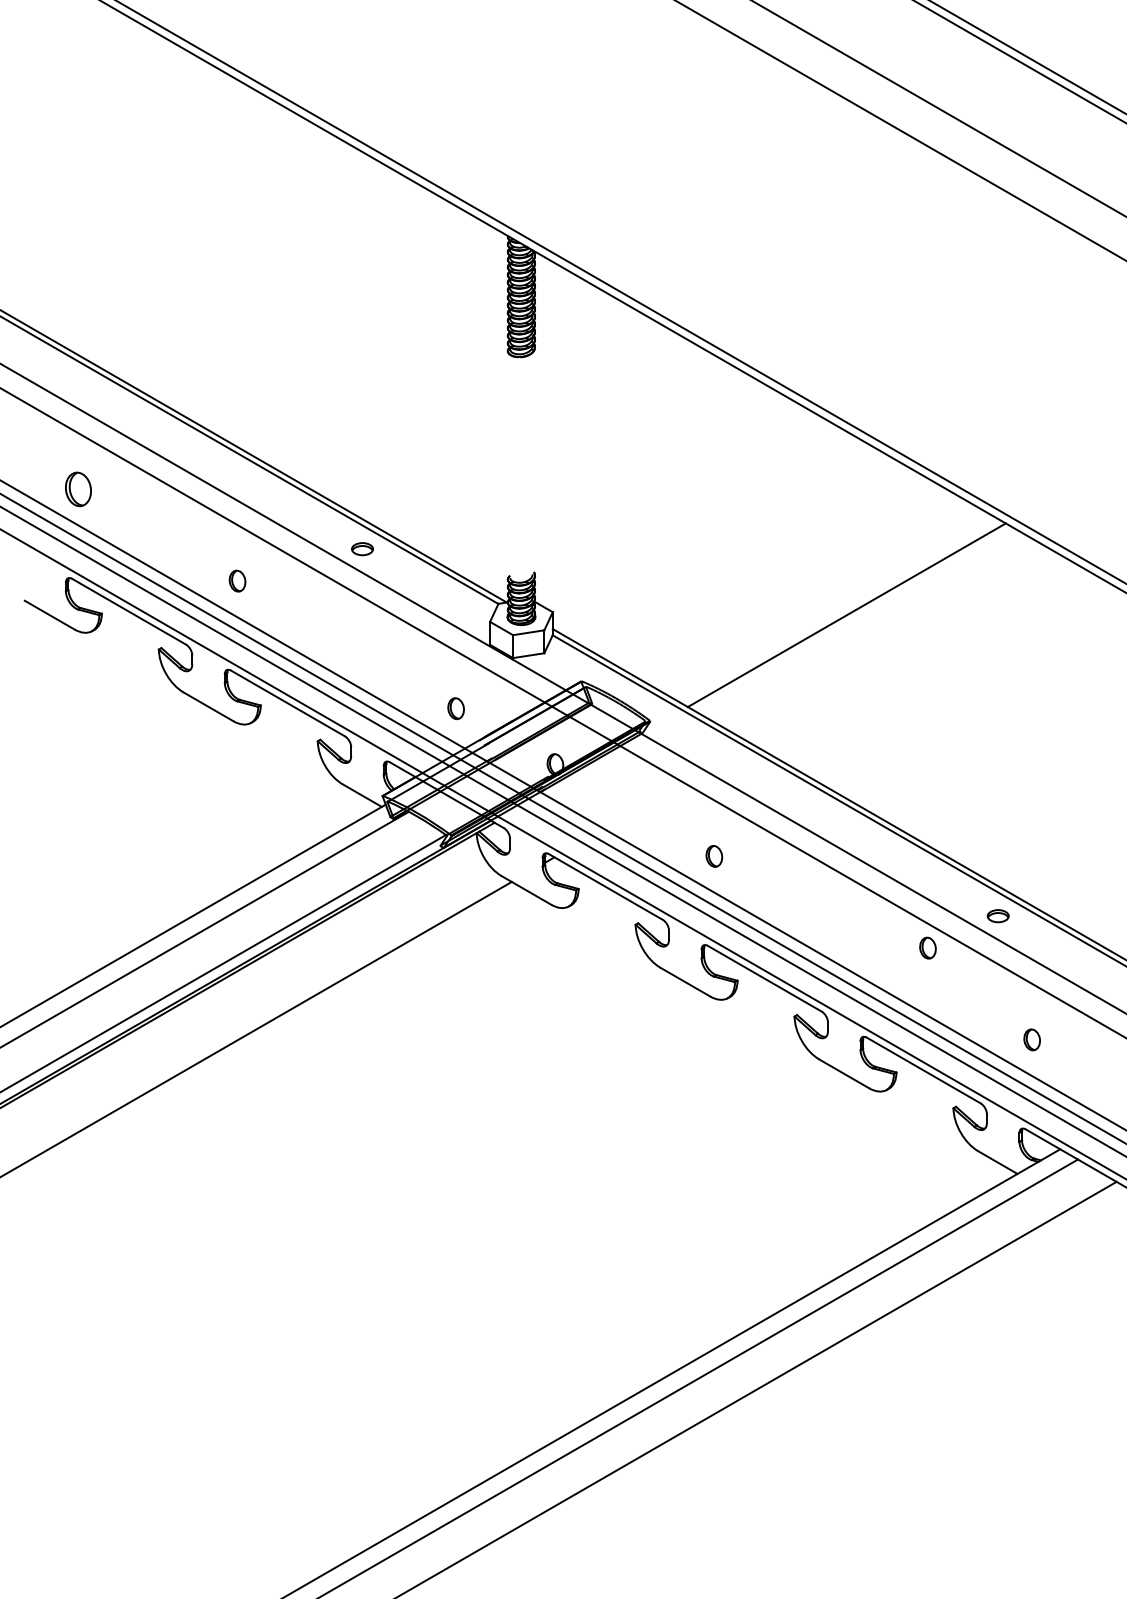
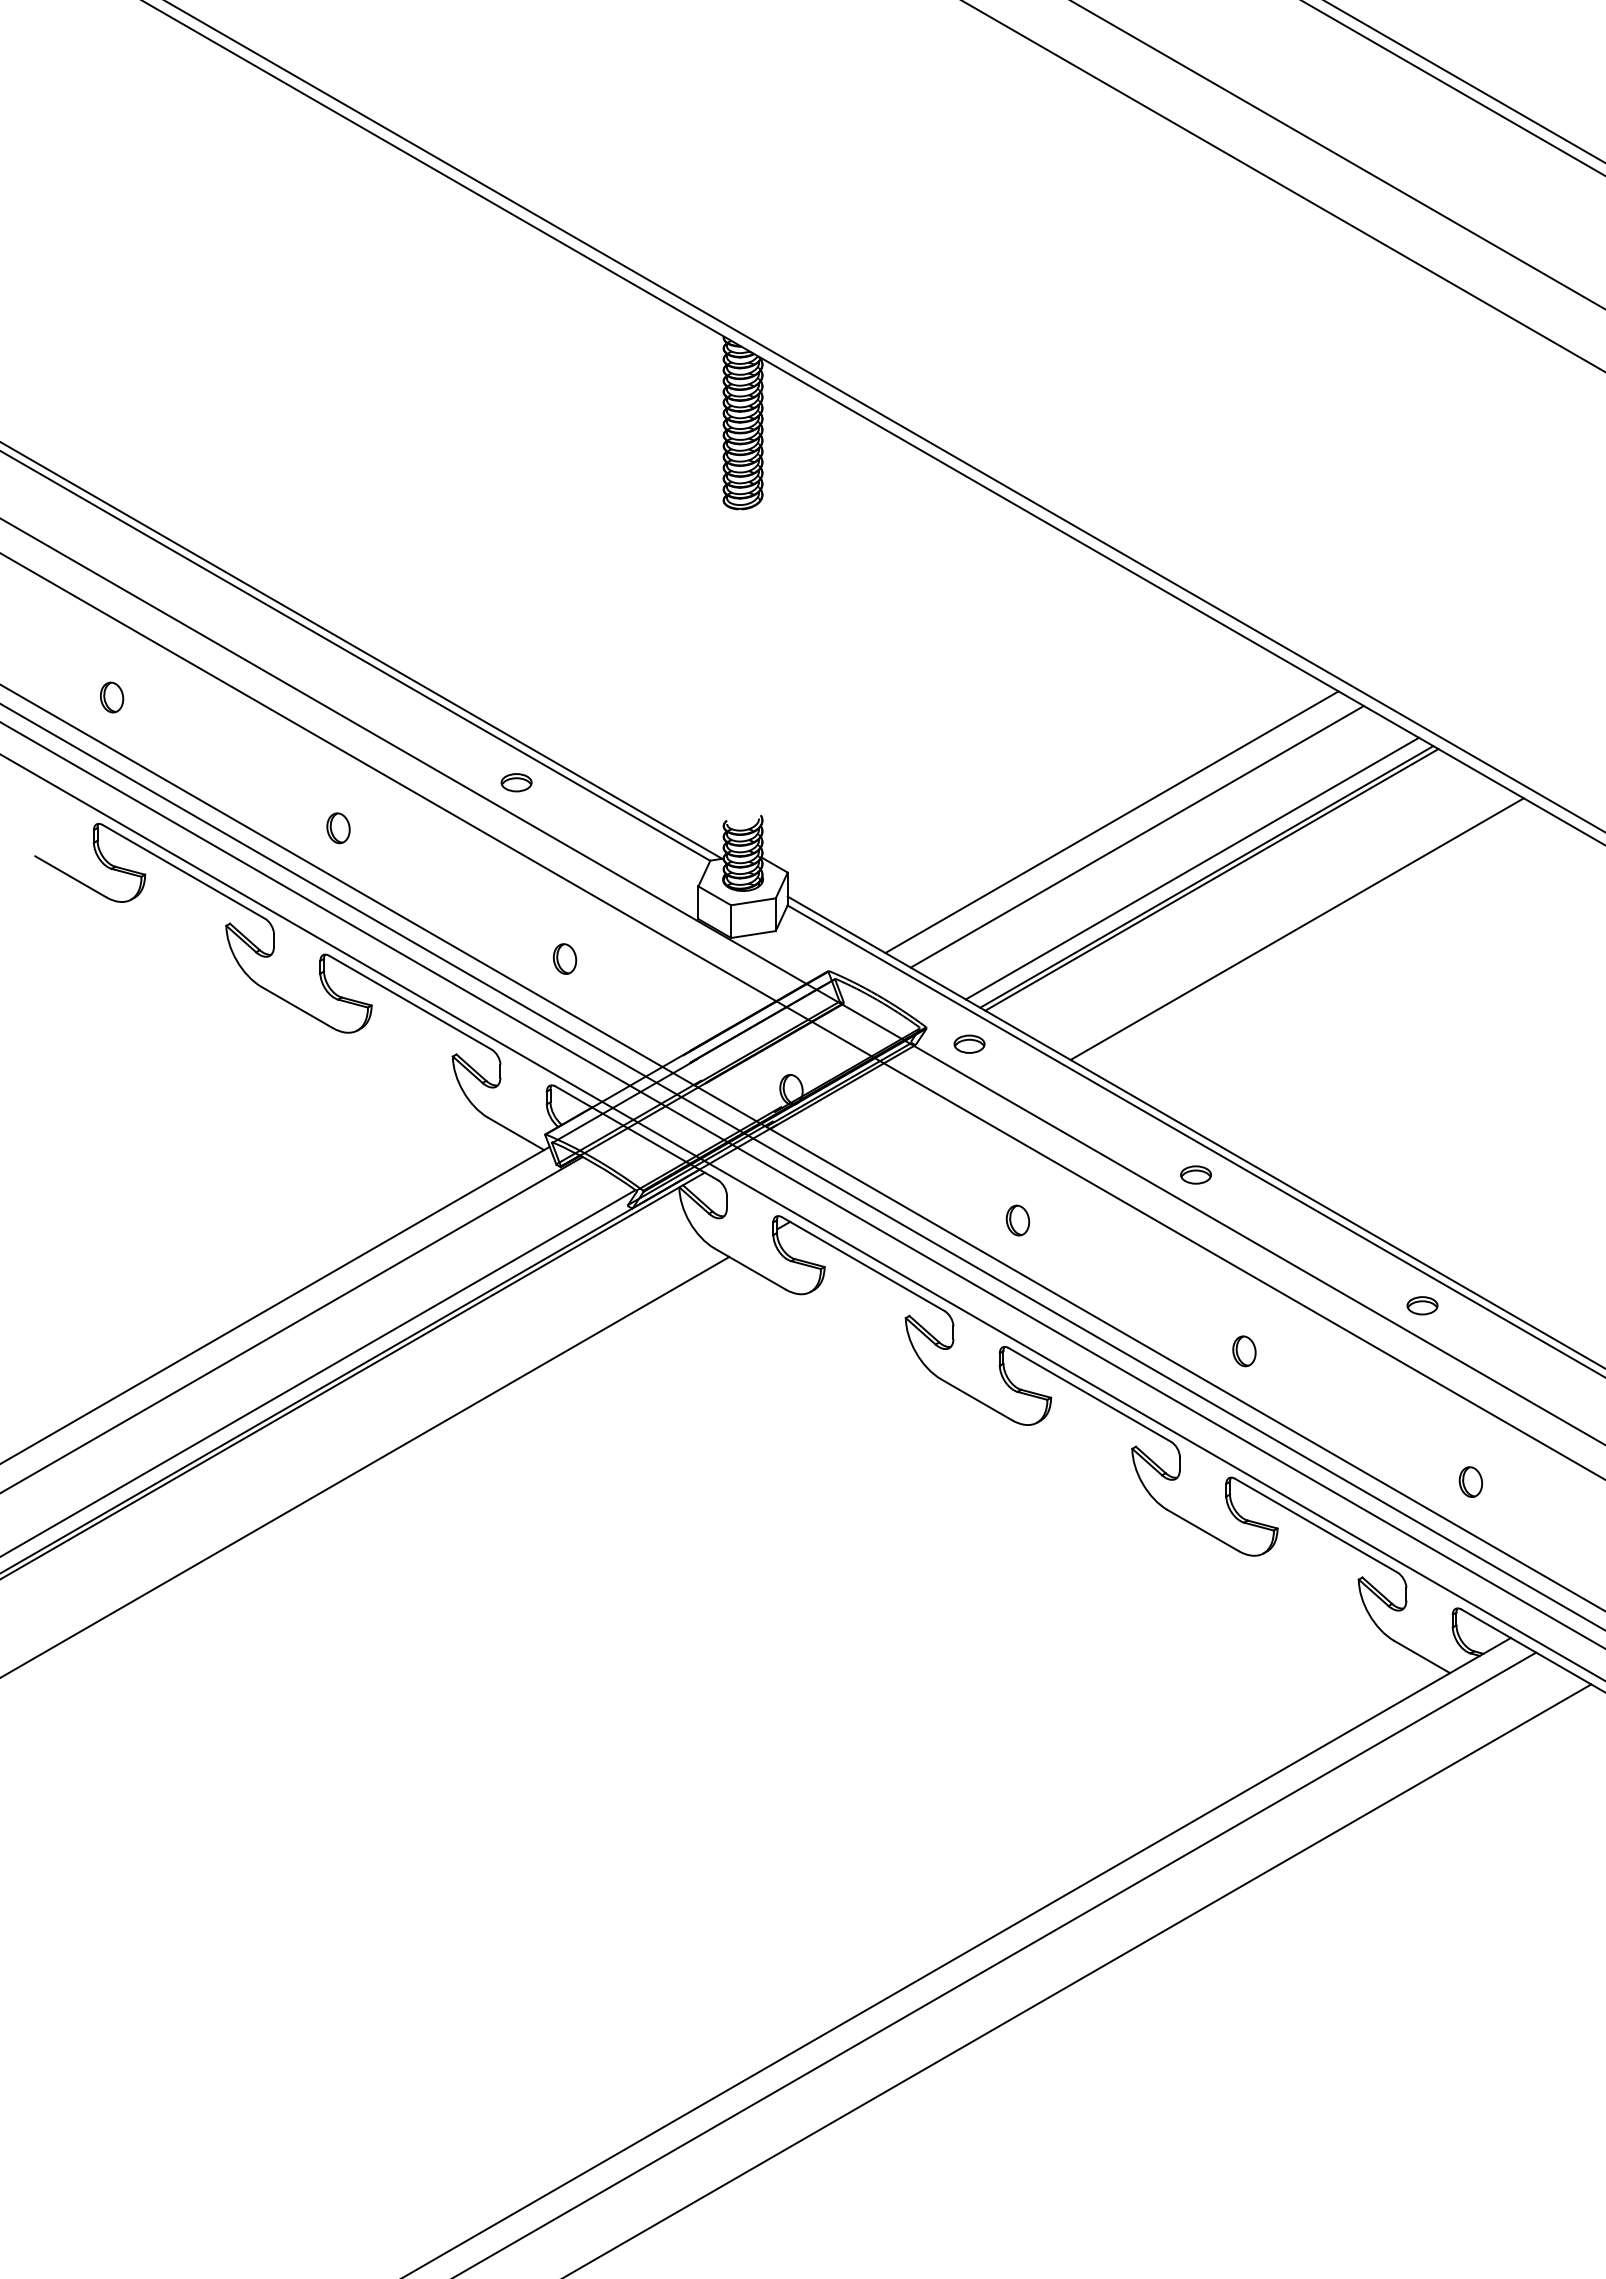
part: (78, 489) -> (112, 697), size x0.62
line: (779, 577) -> (1111, 822), added
line: (797, 586) -> (1136, 836), added
line: (836, 609) -> (1192, 868), added
line: (850, 617) -> (1211, 879), added
line: (909, 651) -> (1296, 928), added
part: (455, 708) -> (564, 958), moved
part: (680, 732) -> (969, 1043), added
part: (838, 824) -> (1195, 1174), added
part: (928, 948) -> (1244, 1351), moved

